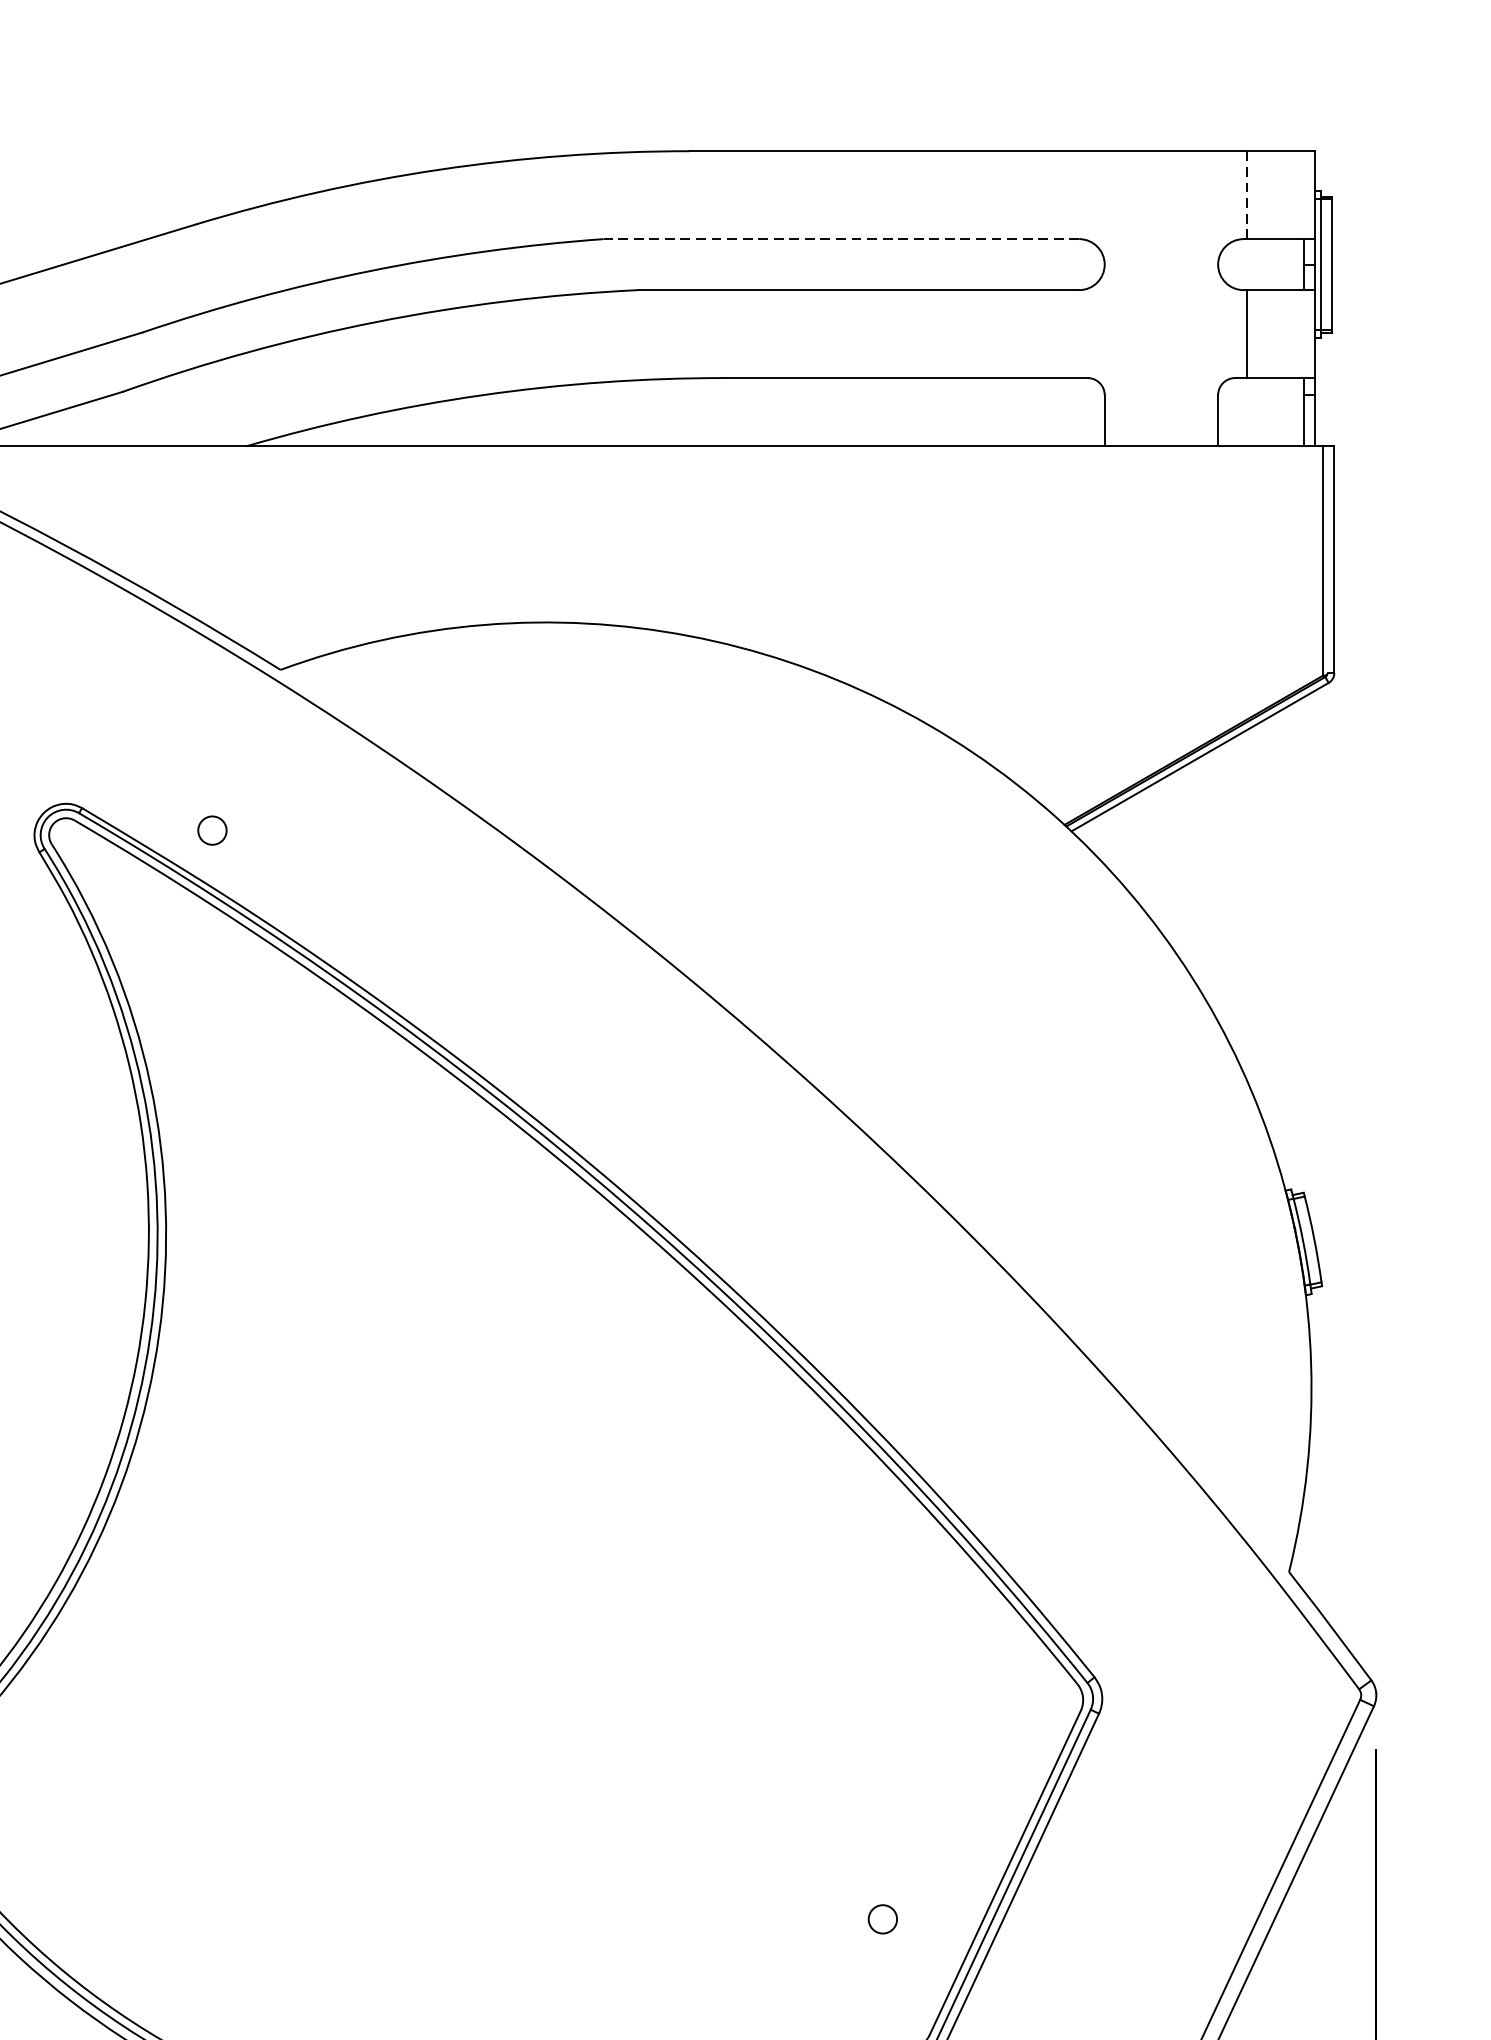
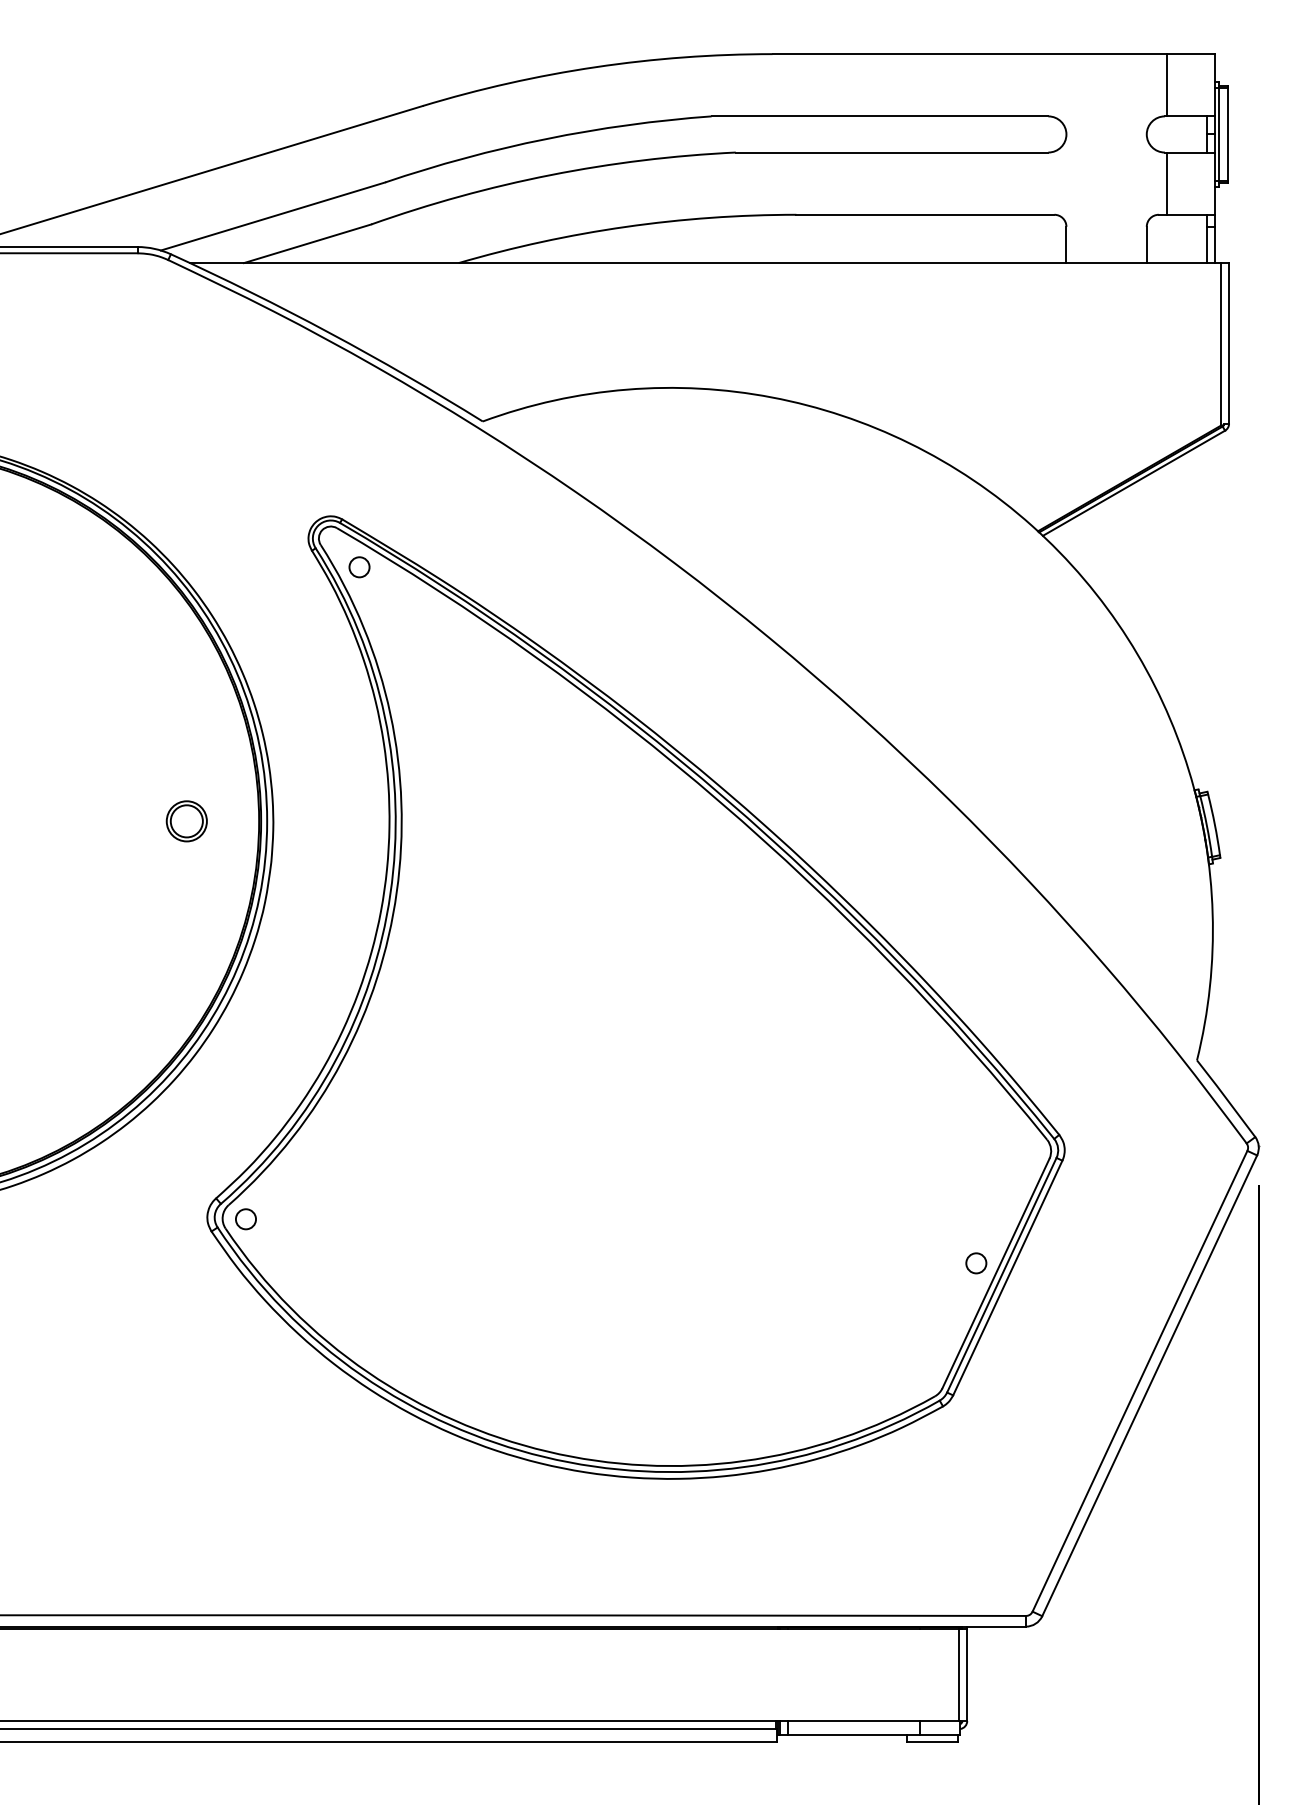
line: (1247, 194) -> (1167, 84), dashed -> solid
line: (840, 239) -> (879, 116), dashed -> solid
circle: (212, 830) -> (359, 567), moved
circle: (883, 1919) -> (976, 1263), moved

